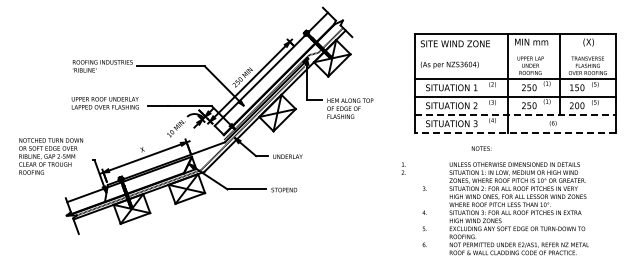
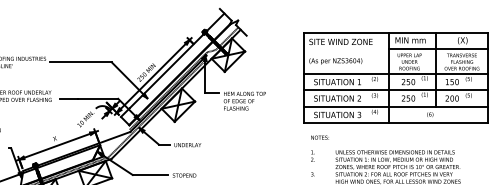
line: (561, 51) -> (437, 48), added
line: (515, 114) -> (395, 106), dashed -> solid
line: (515, 132) -> (395, 122), dashed -> solid
text: (481, 148) -> (320, 137), moved
text: (403, 168) -> (312, 155), moved

